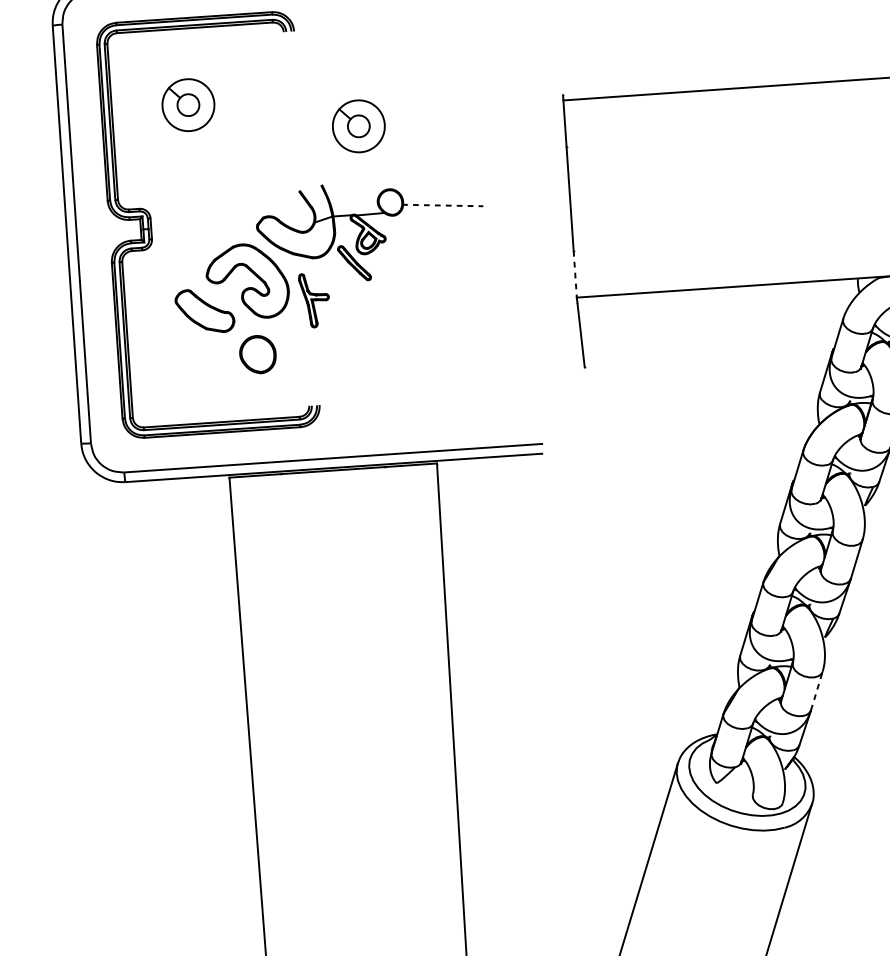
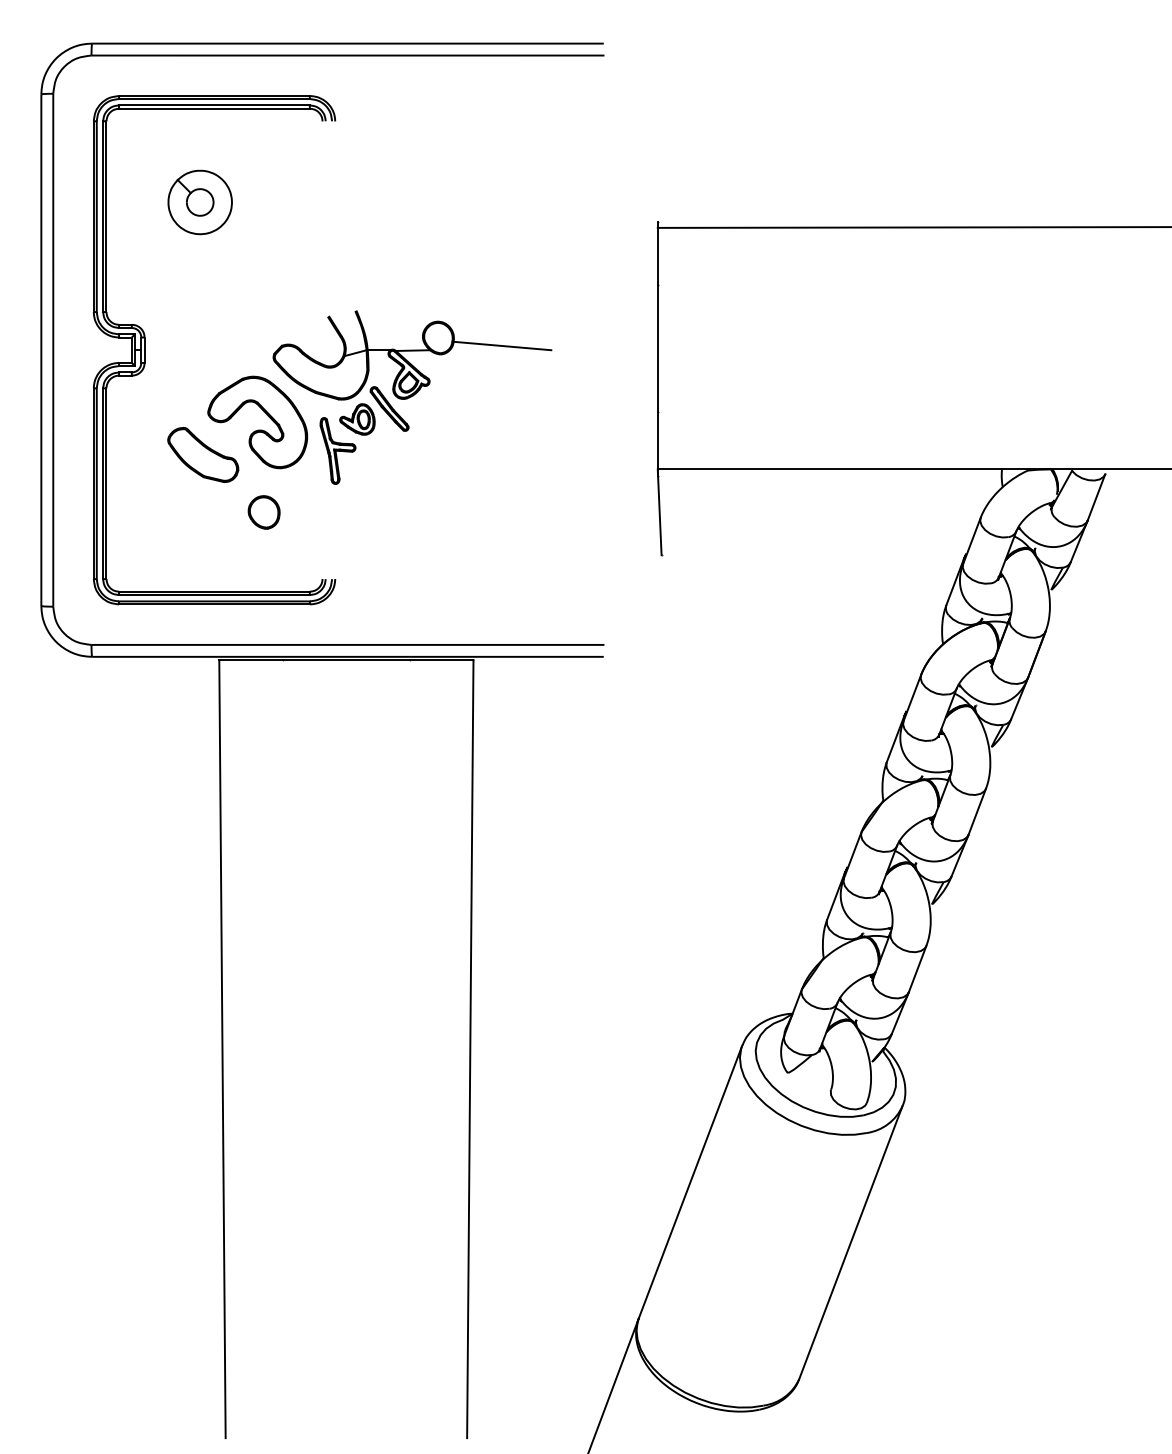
part: (358, 126) -> (405, 242), removed
line: (442, 205) -> (501, 345), dashed -> solid
part: (328, 273) -> (357, 419), added
line: (575, 276) -> (657, 443), dashed -> solid
part: (257, 354) -> (263, 512), size x0.71
line: (816, 691) -> (917, 969), dashed -> solid

